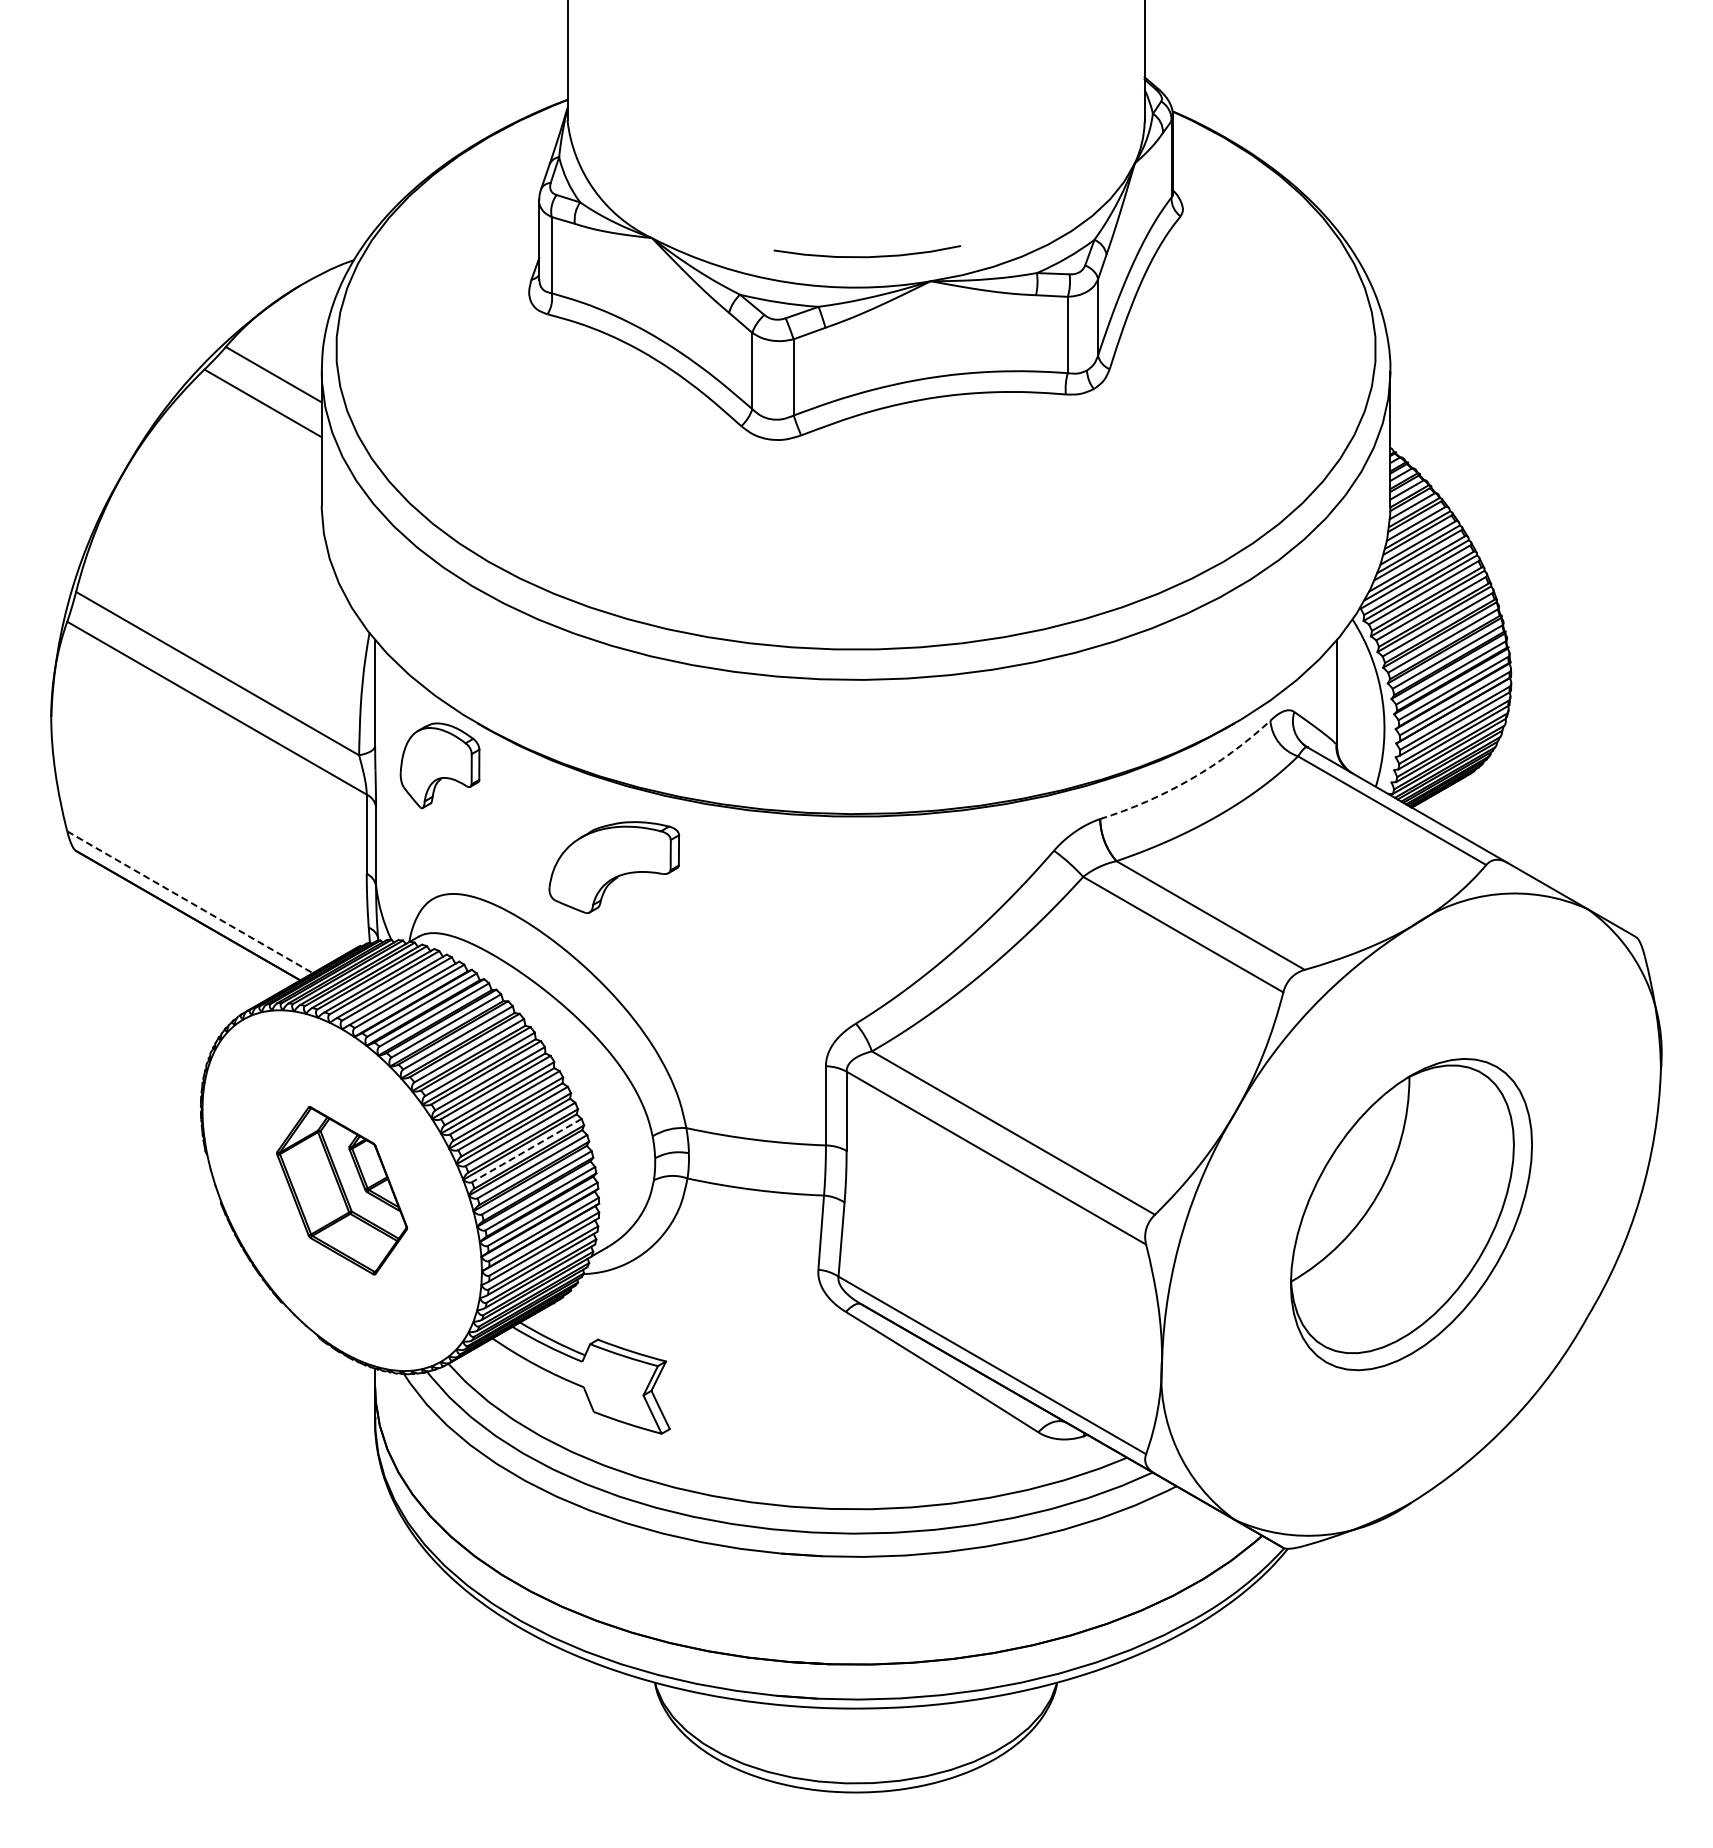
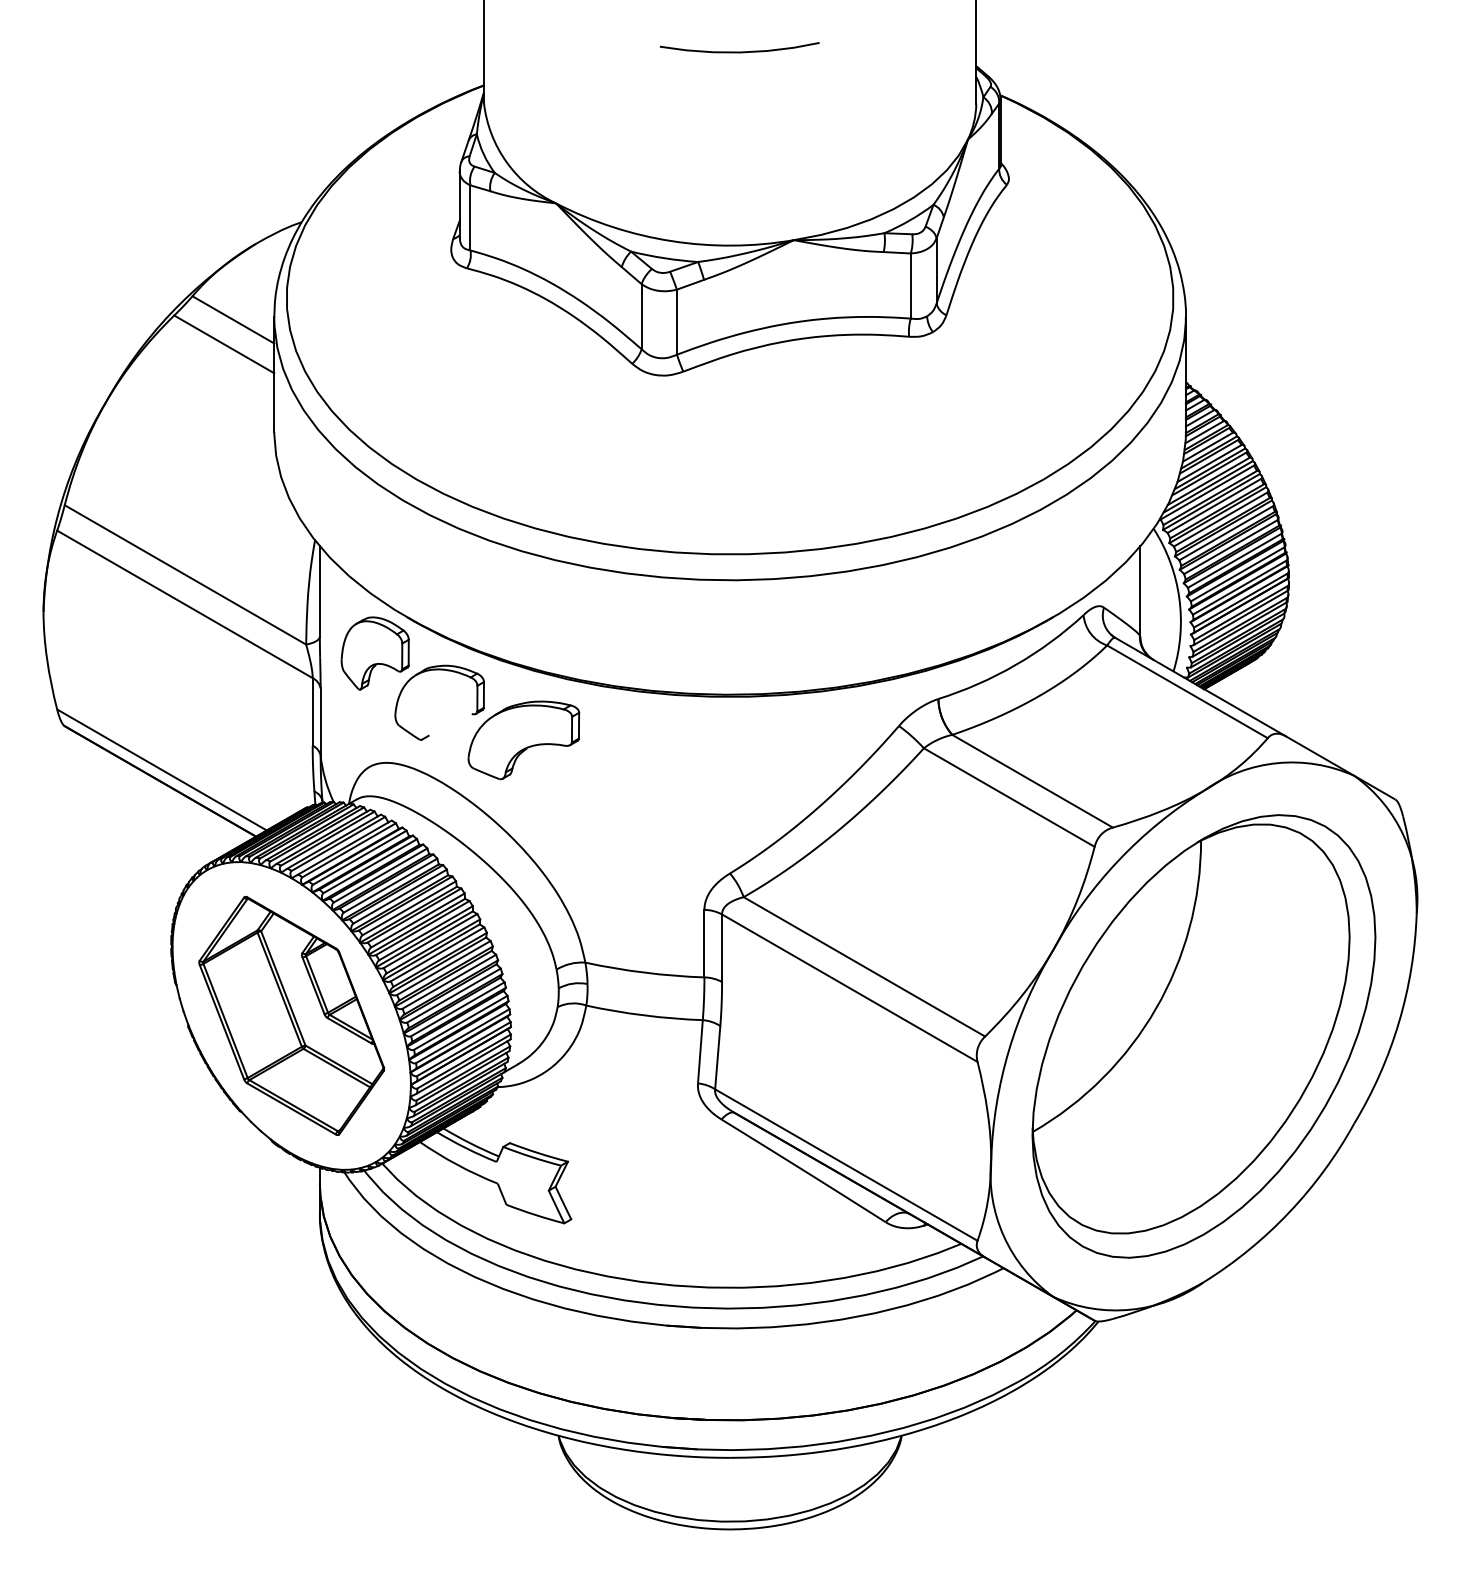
curve: (866, 256) -> (739, 51), moved
arc: (1190, 779) -> (1015, 665), dashed -> solid
part: (515, 785) -> (439, 670), added
line: (190, 902) -> (162, 770), dashed -> solid
line: (526, 1150) -> (448, 981), dashed -> solid
part: (341, 1190) -> (291, 1015), size x1.67
part: (1411, 1214) -> (1203, 1036), size x1.67

